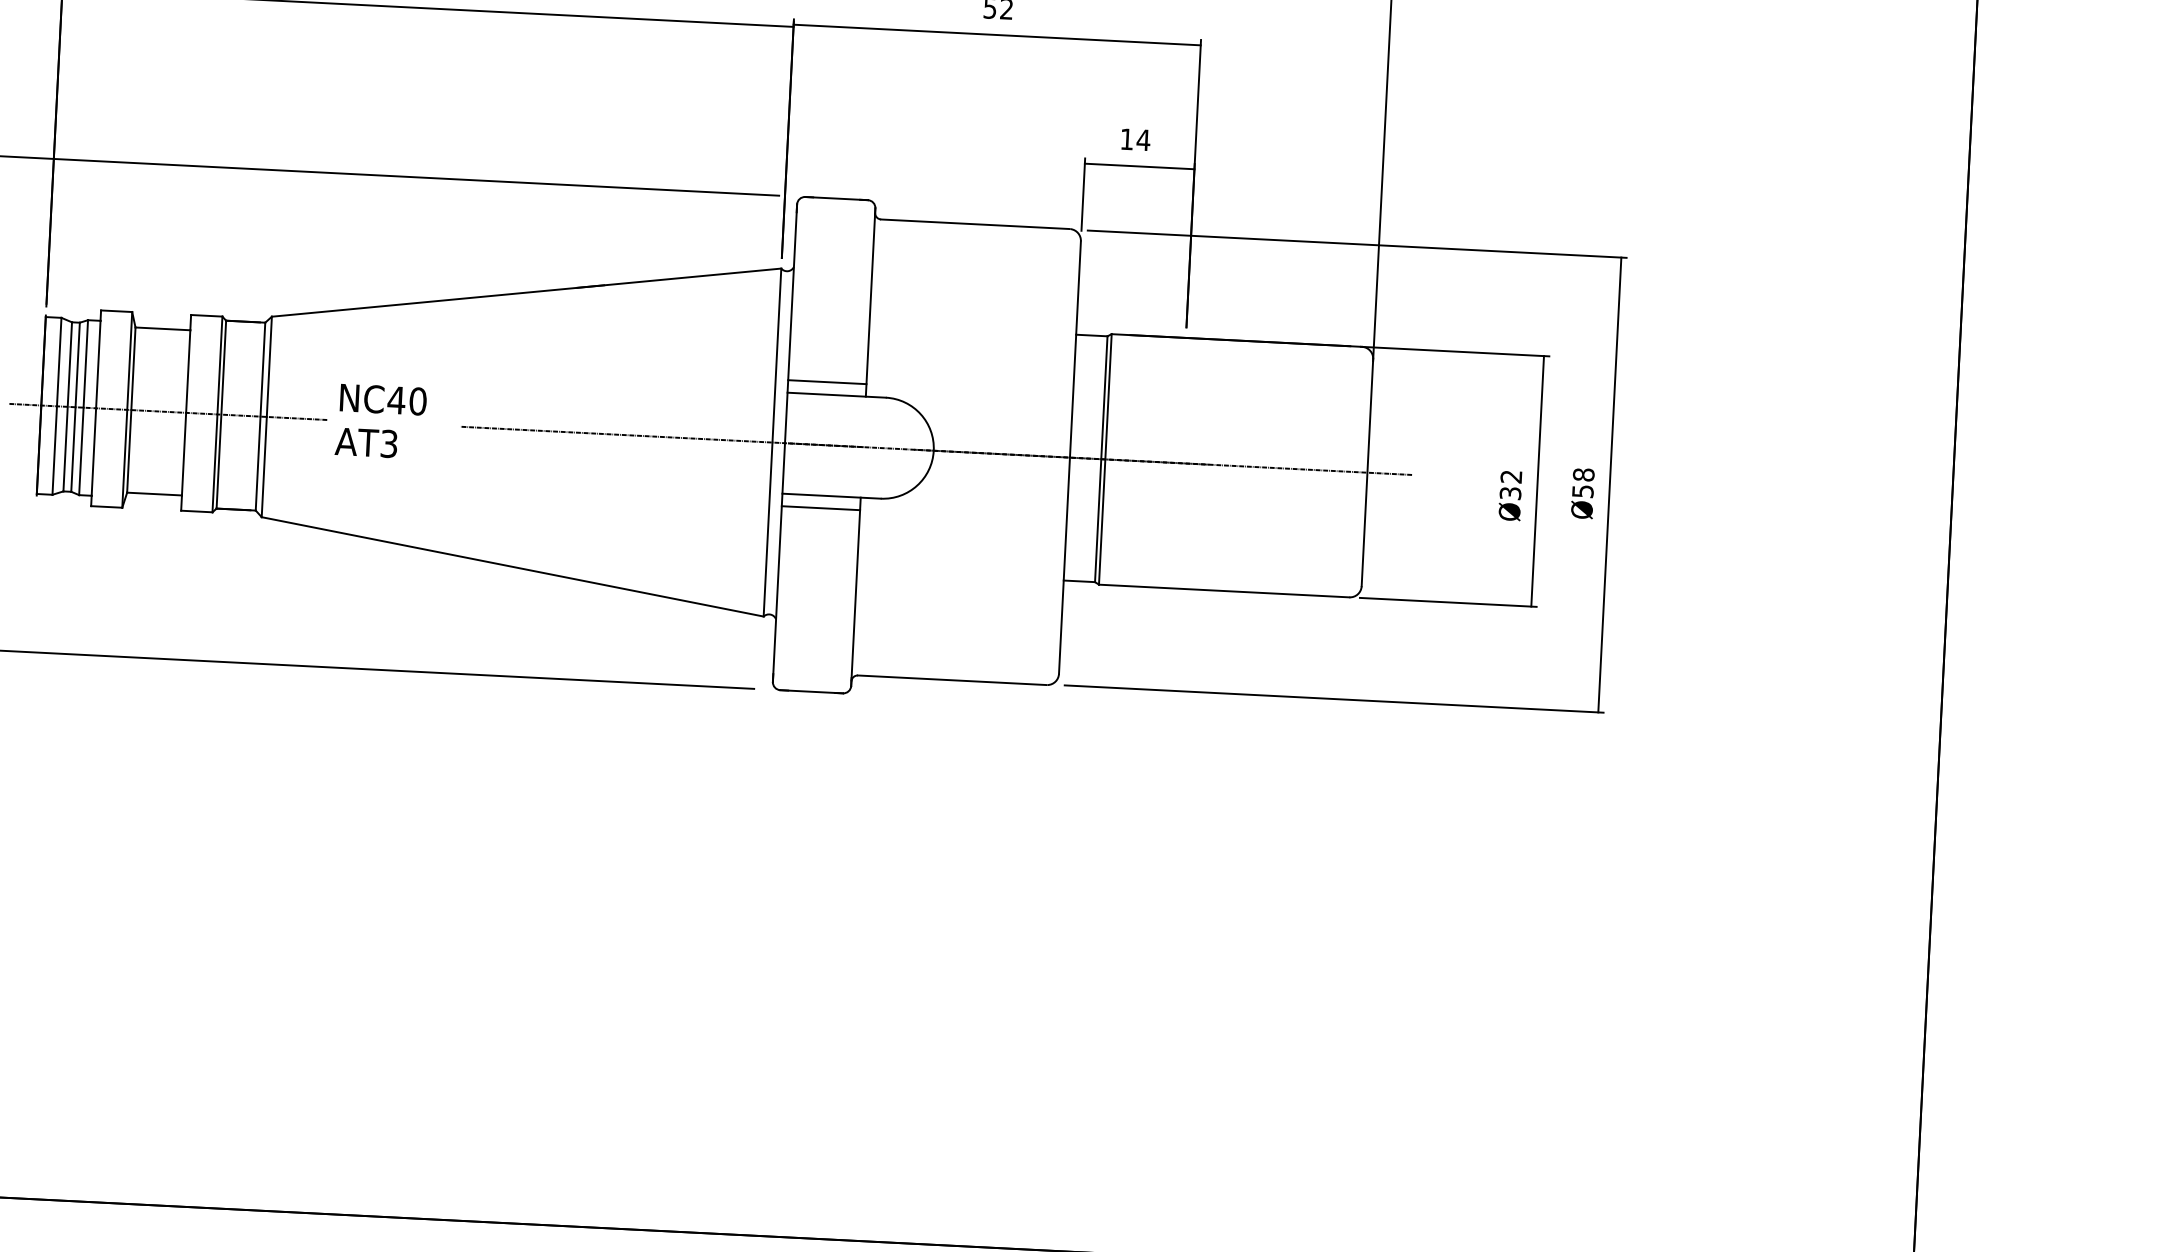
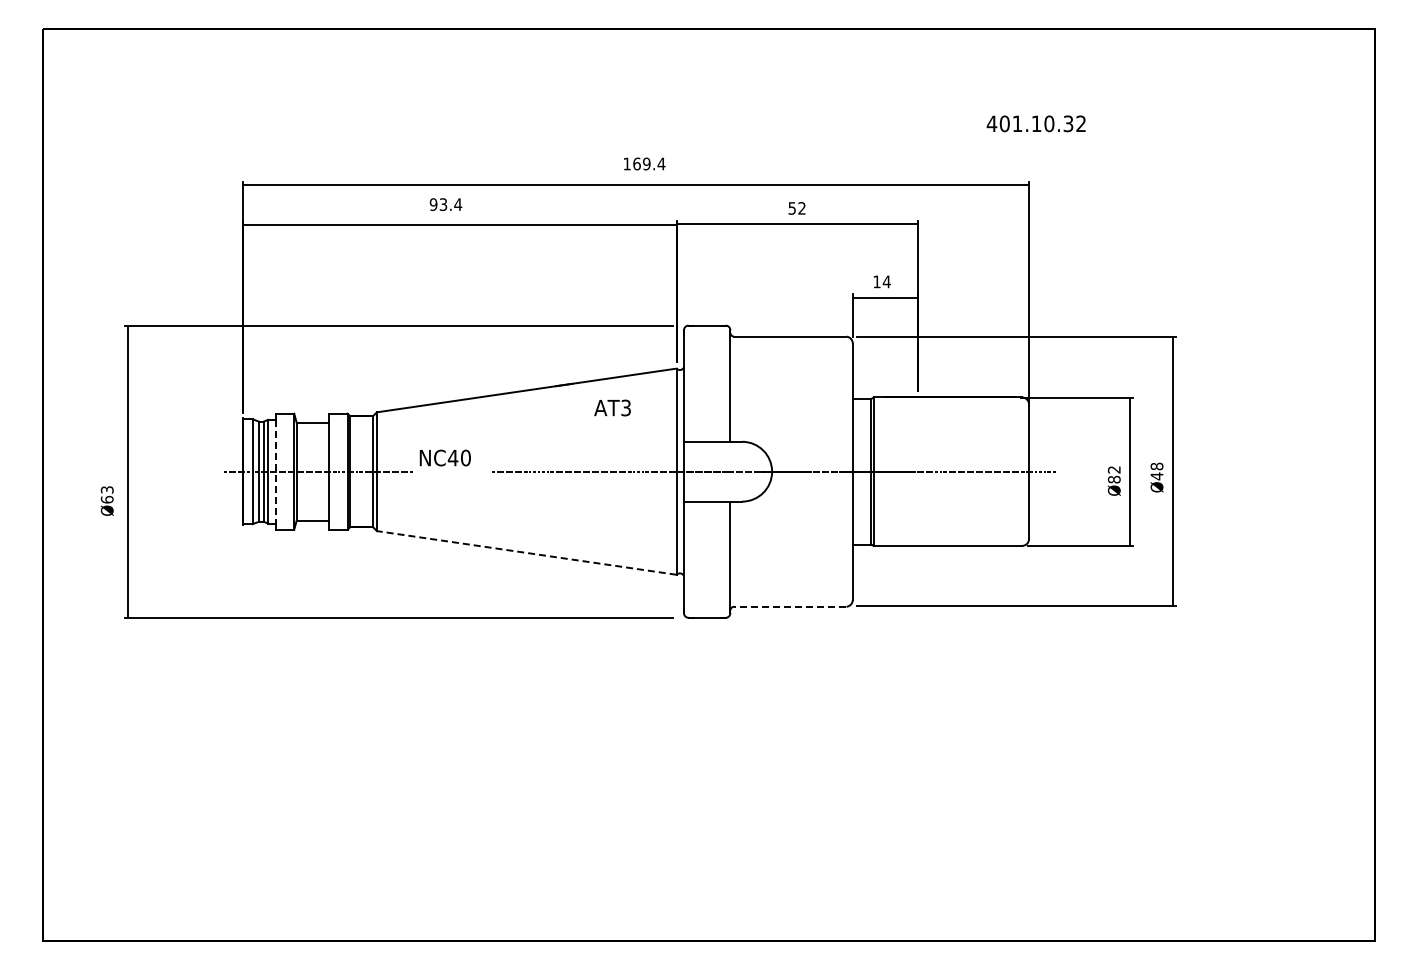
line: (826, 382) -> (706, 434), removed
line: (95, 407) -> (275, 471), solid -> dashed
text: (366, 441) -> (612, 407), moved
text: (1582, 491) -> (1156, 476), Ø58 -> Ø48
text: (1510, 493) -> (1114, 479), Ø32 -> Ø82
line: (819, 508) -> (706, 509), removed
line: (512, 566) -> (526, 552), solid -> dashed
line: (951, 679) -> (789, 606), solid -> dashed

